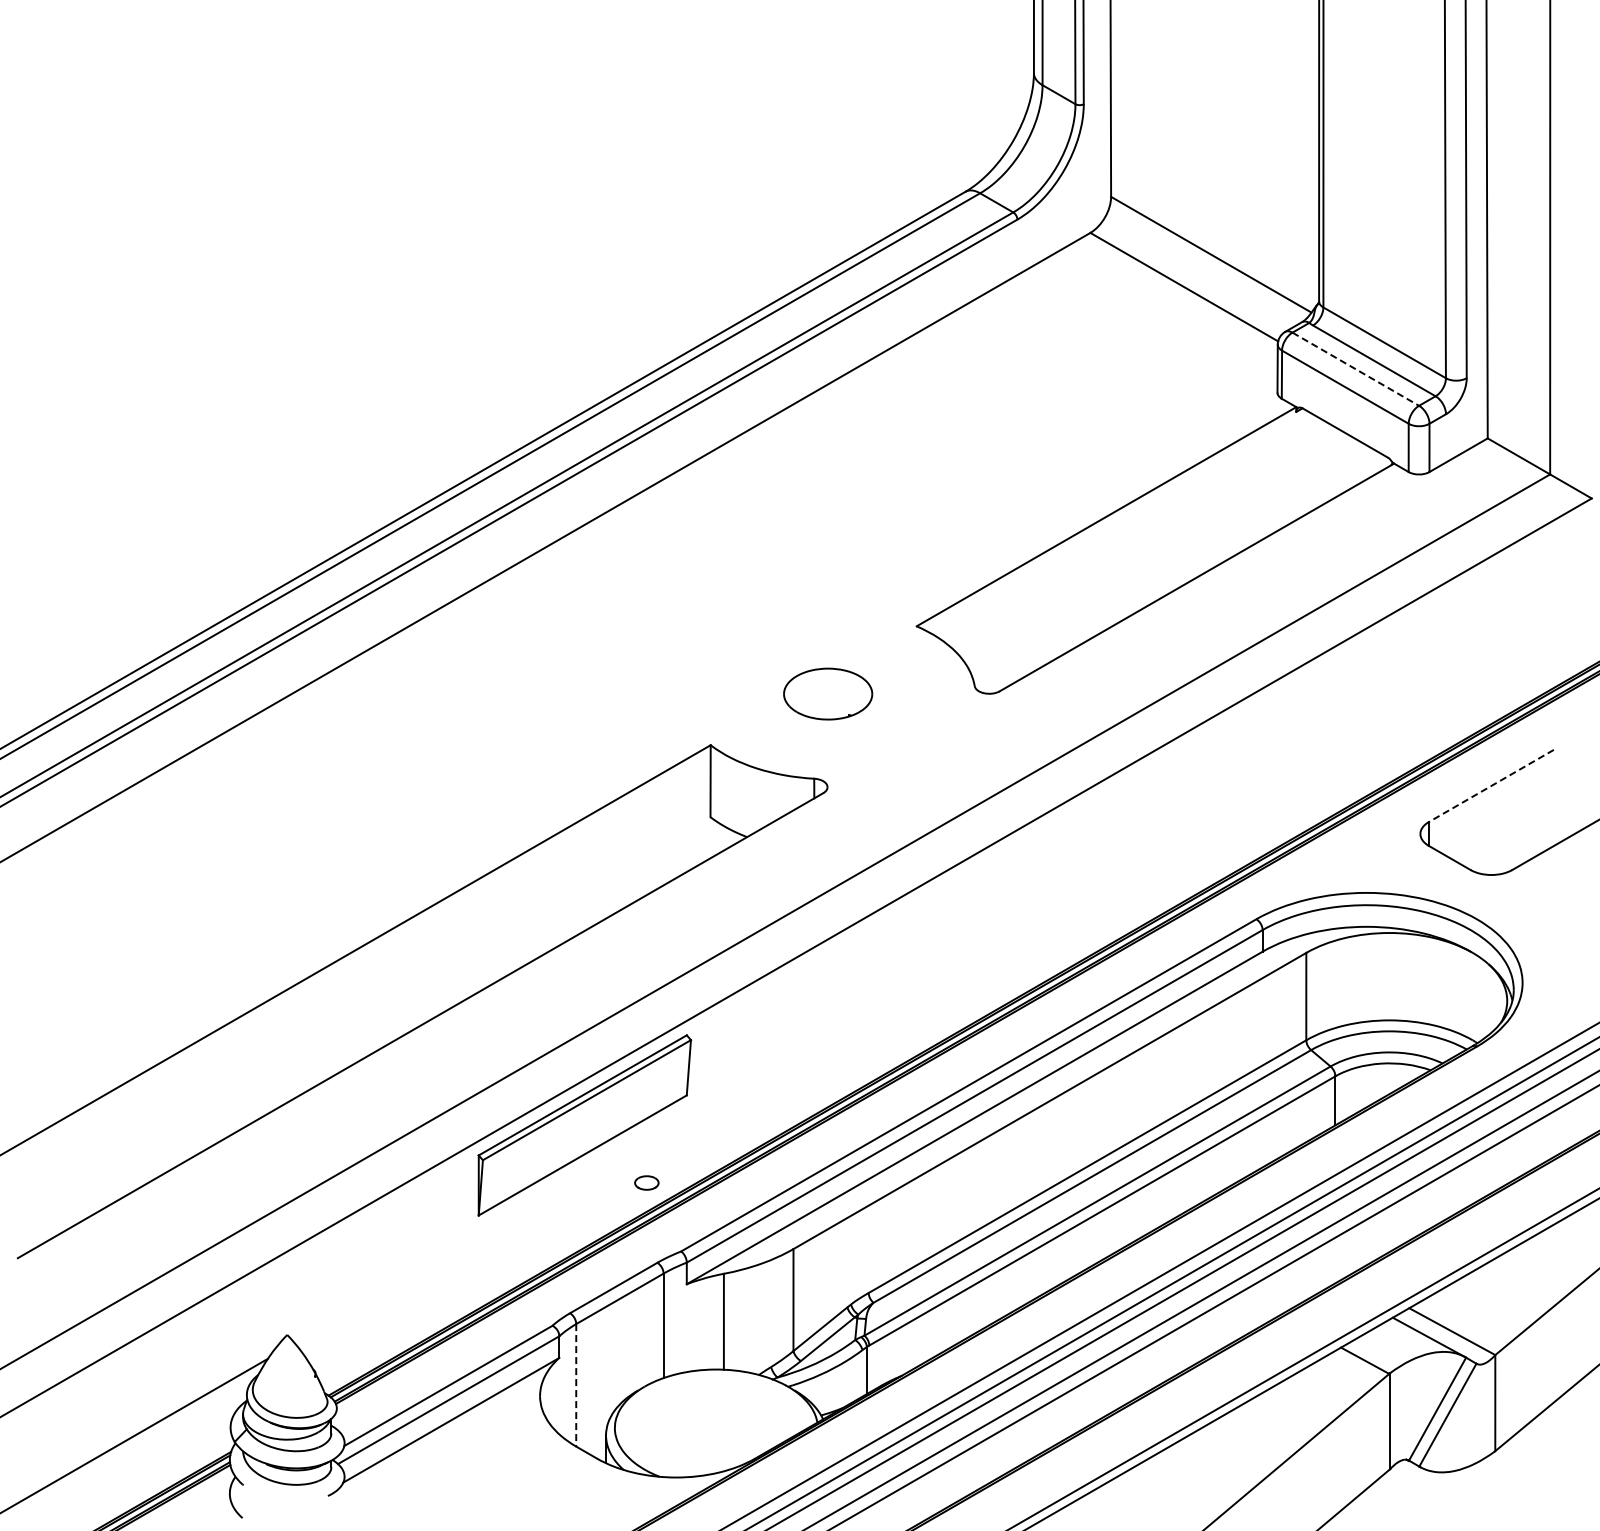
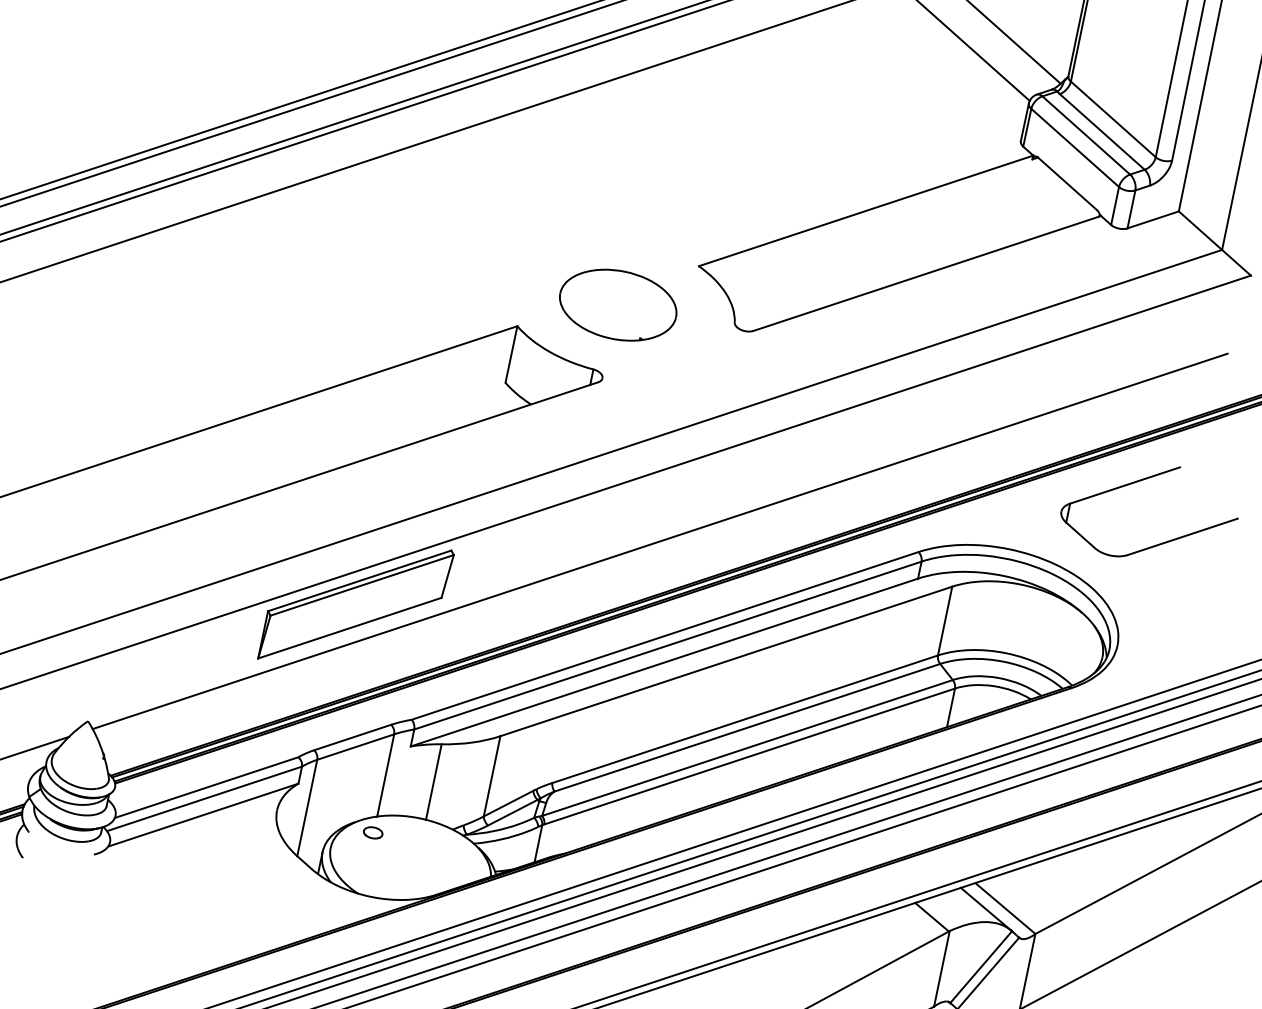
line: (1356, 369) -> (1086, 135), dashed -> solid
part: (827, 693) -> (617, 304), size x1.67
line: (1491, 786) -> (1125, 485), dashed -> solid
line: (938, 971) -> (659, 541), added
part: (646, 1182) -> (373, 832), moved
line: (576, 1385) -> (307, 808), dashed -> solid

